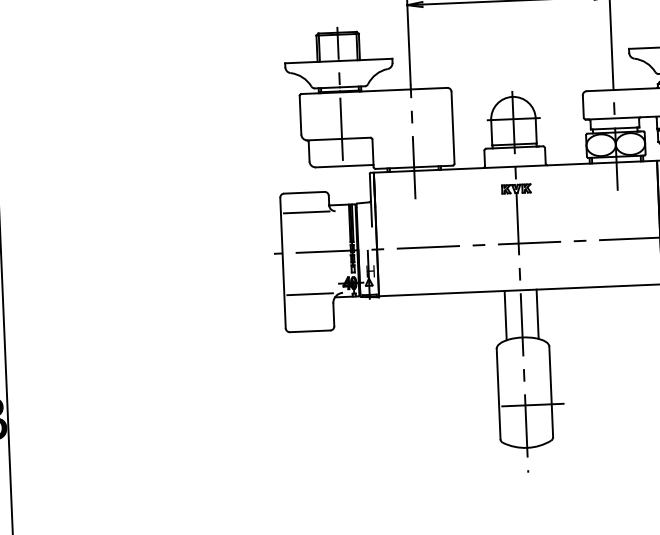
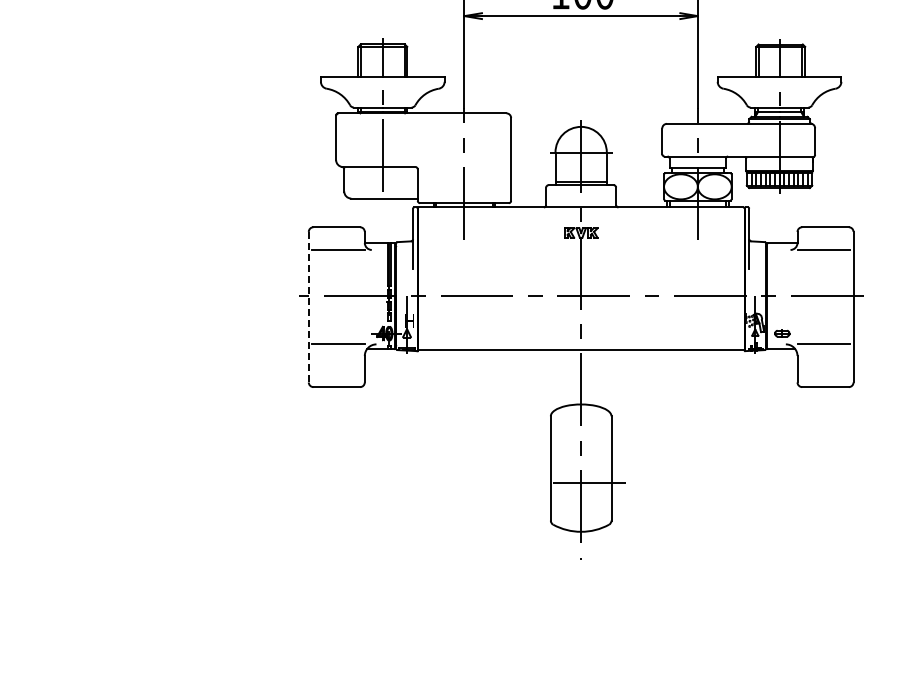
line: (282, 263) -> (308, 307), solid -> dashed
line: (537, 314) -> (599, 378), removed
line: (505, 315) -> (562, 378), removed

